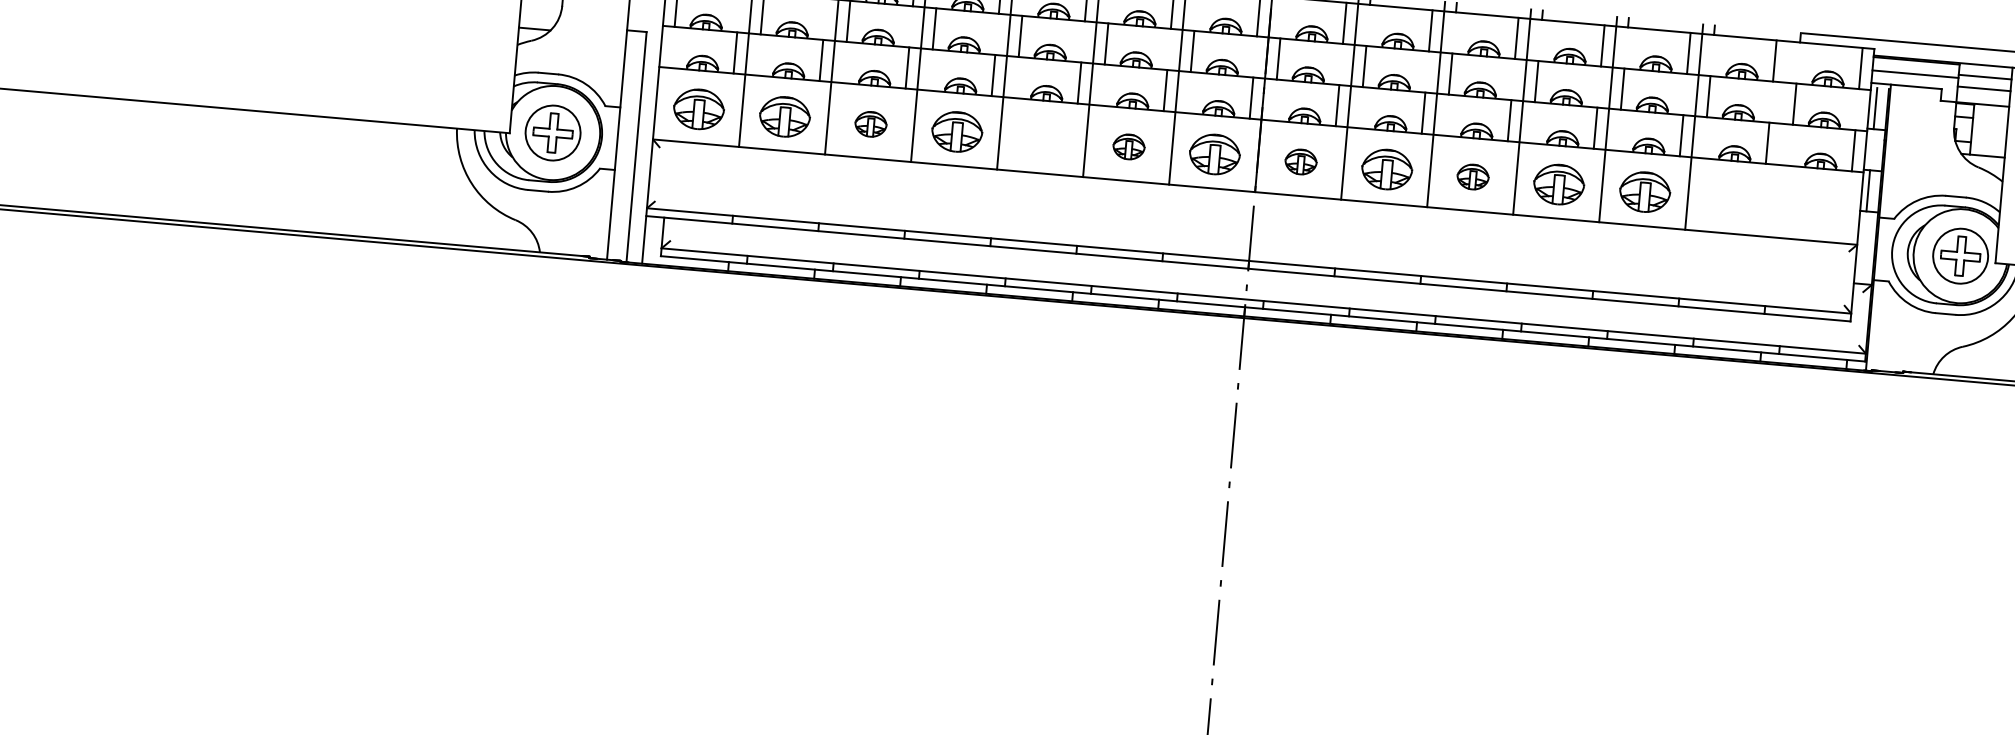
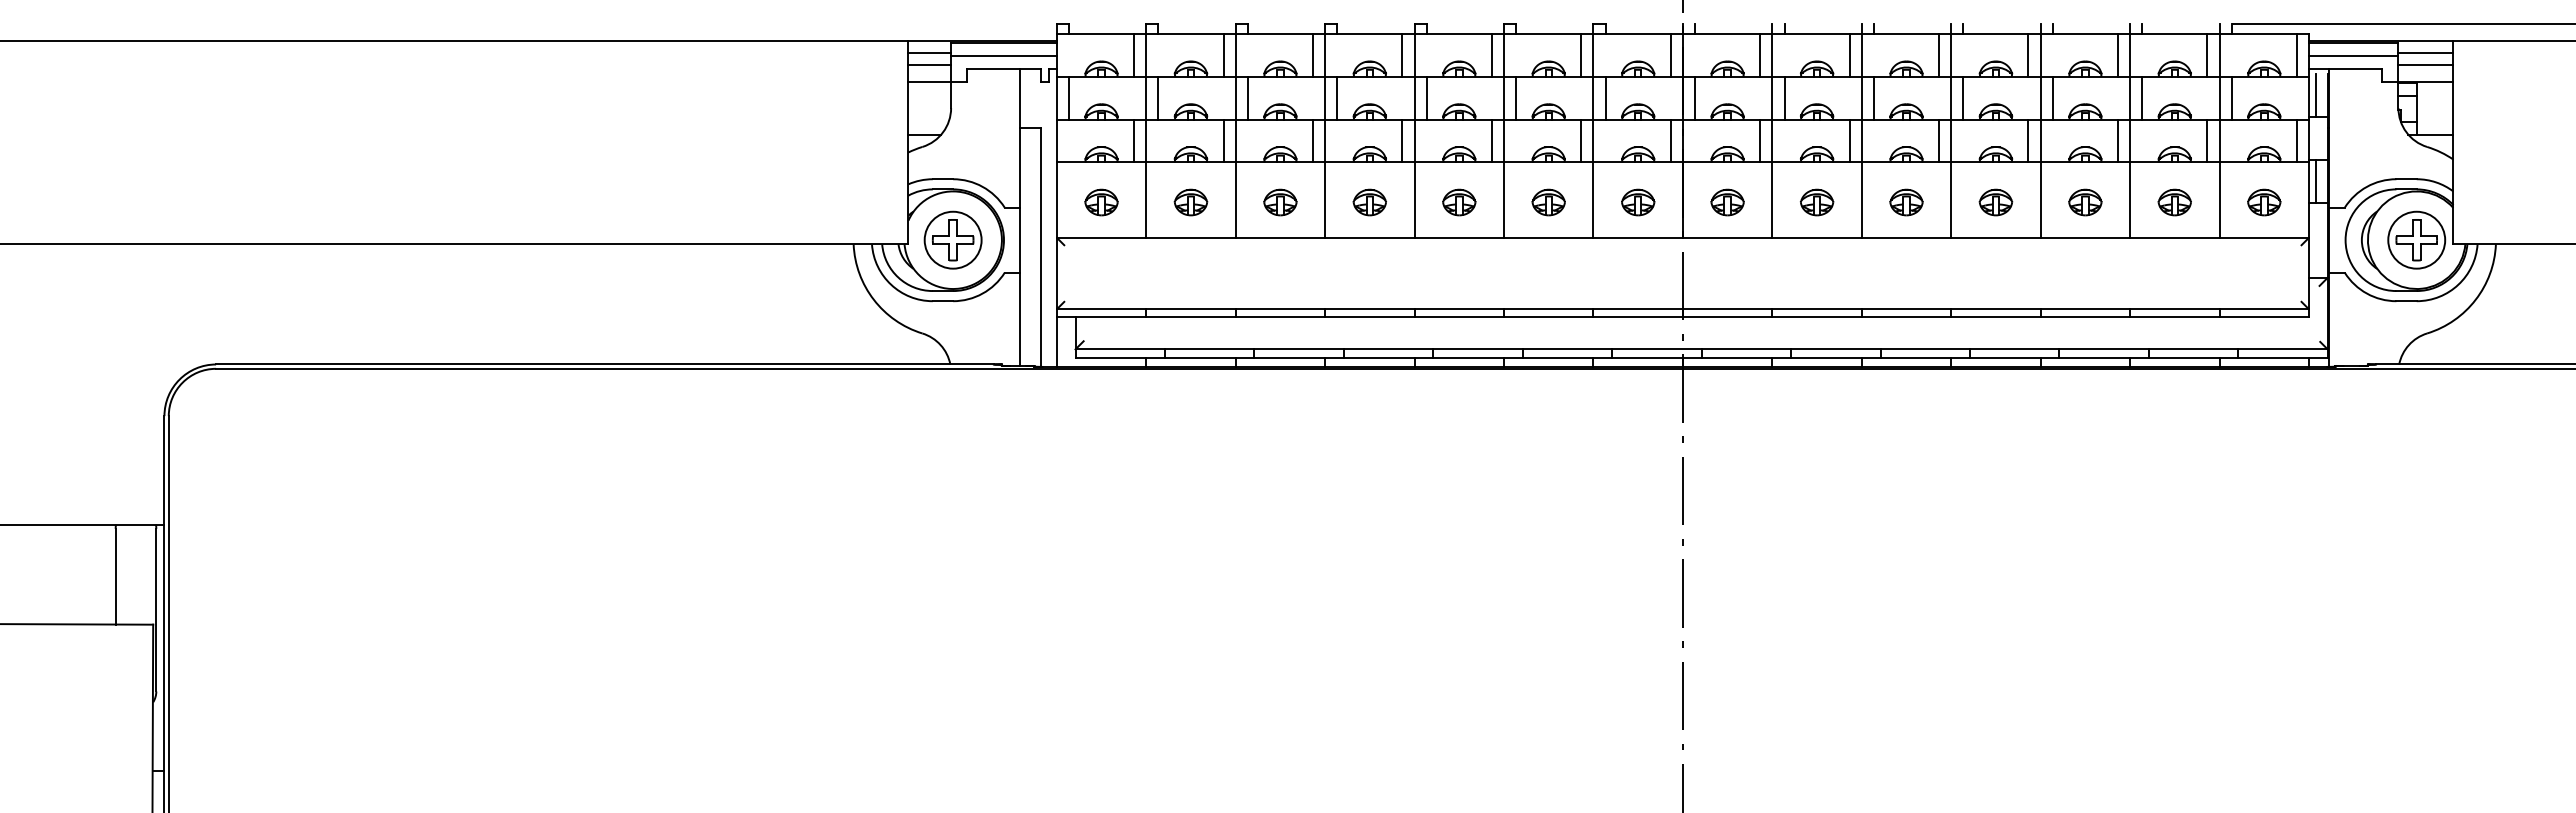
part: (698, 109) -> (1101, 202), size x0.62
part: (784, 116) -> (1190, 202), size x0.62
part: (956, 131) -> (1369, 202), size x0.62
line: (1780, 134) -> (2219, 130), added
part: (1043, 139) -> (1459, 202), added
part: (1215, 154) -> (1638, 202), size x0.62
part: (1386, 169) -> (1816, 202), size x0.62
part: (1558, 184) -> (1995, 202), size x0.62
part: (1645, 192) -> (2085, 202), size x0.62
part: (1730, 199) -> (2174, 202), added
part: (1817, 207) -> (2264, 202), added

